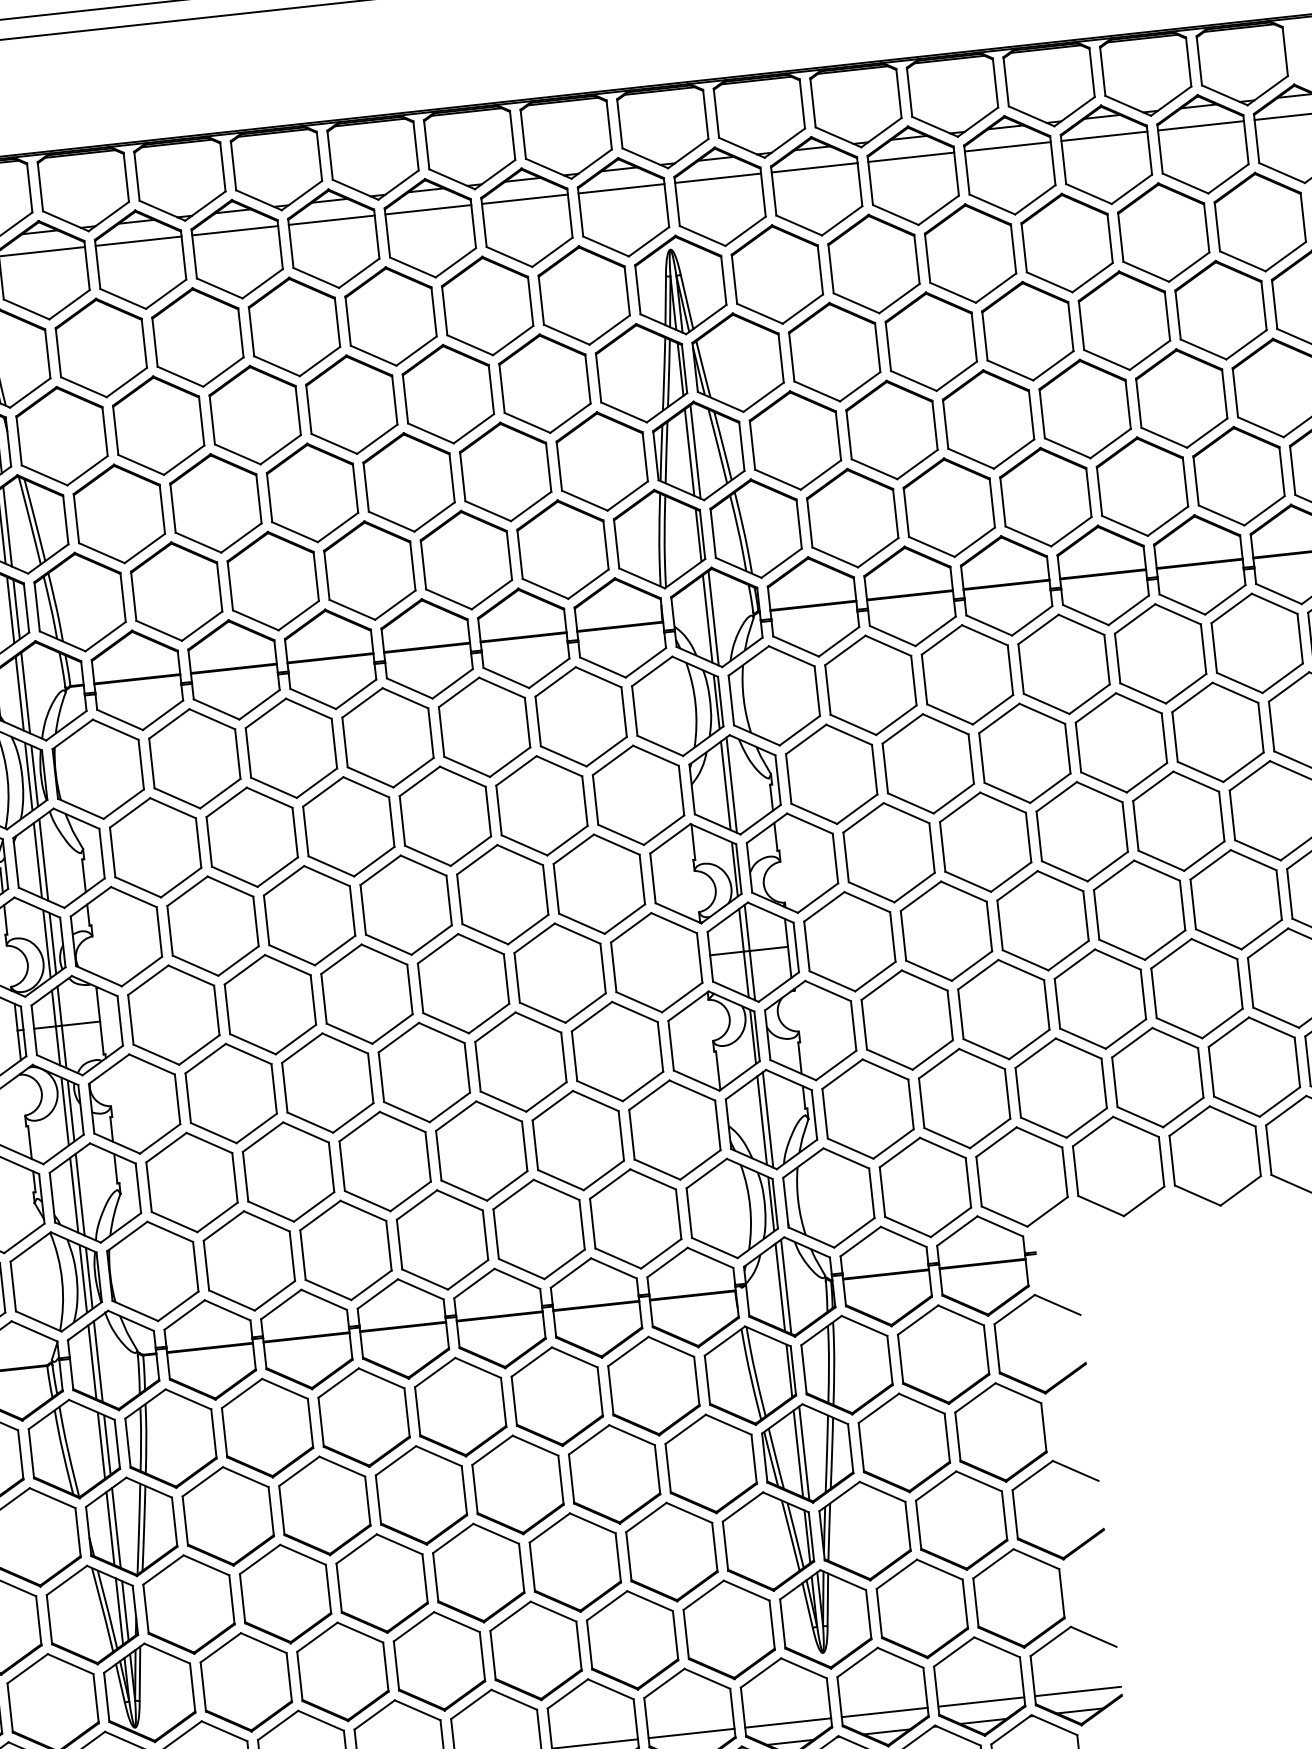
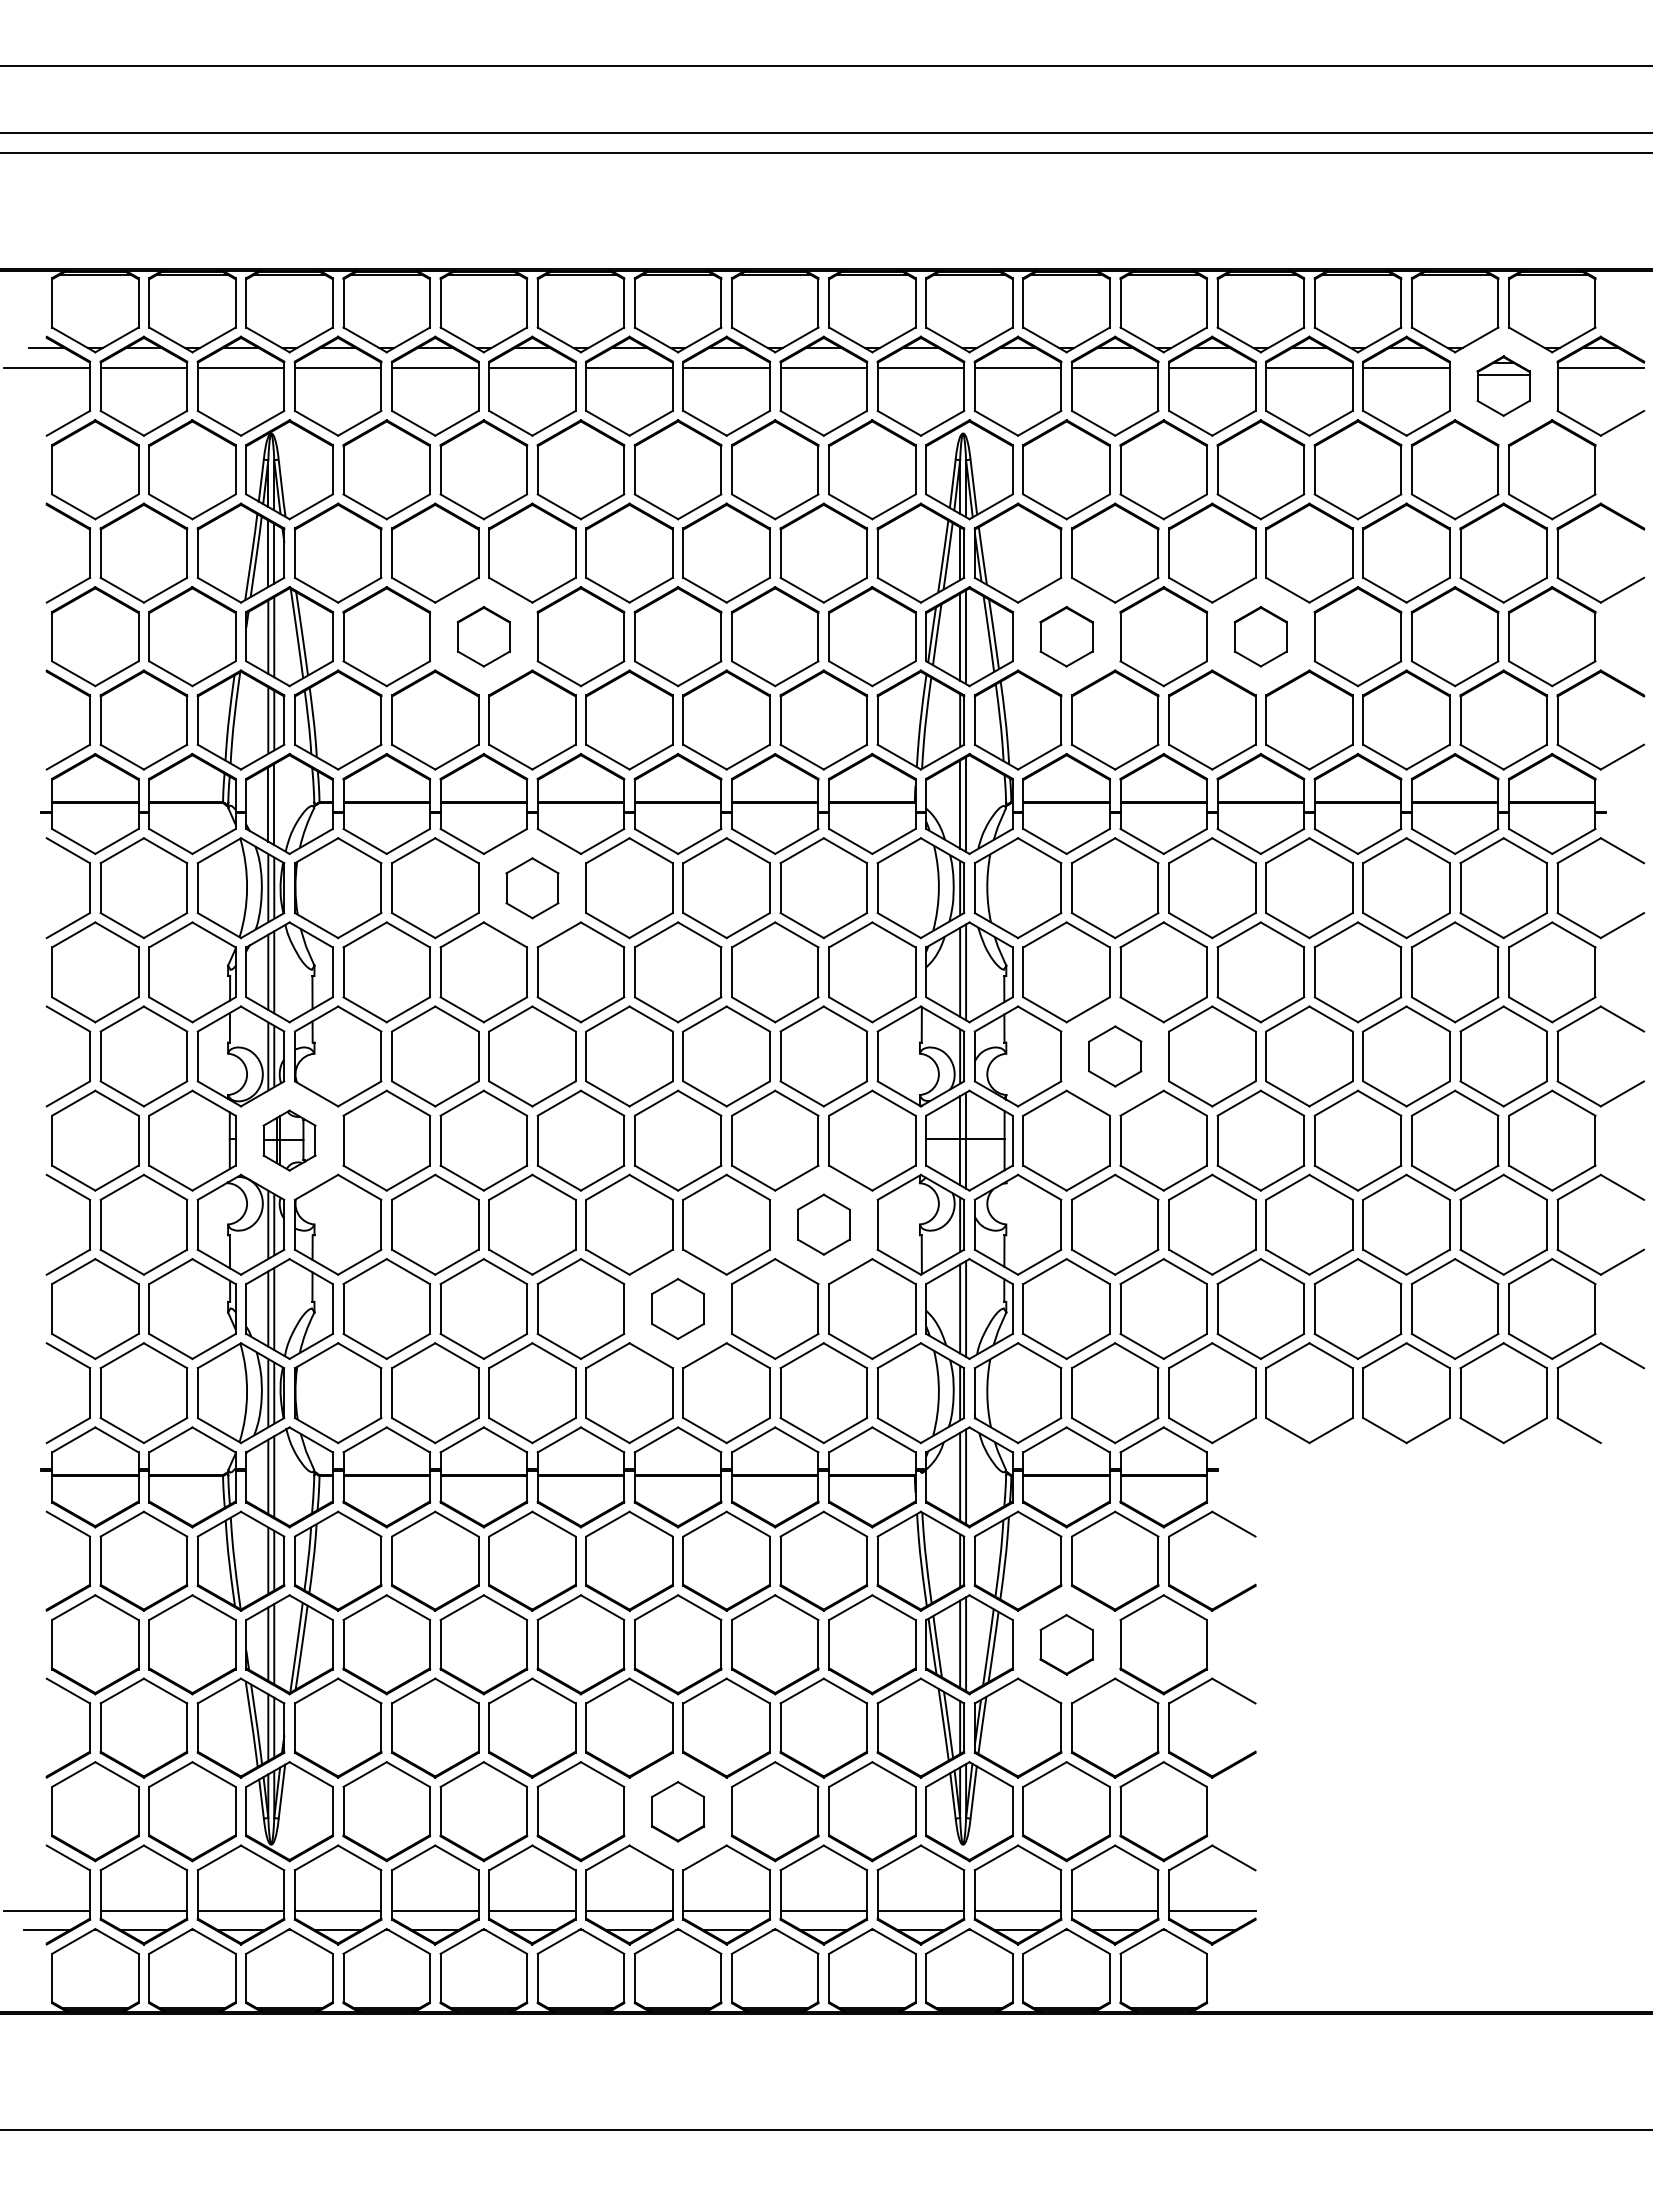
part: (1202, 143) -> (1503, 385), size x0.6
part: (988, 419) -> (1260, 636), size x0.6
part: (795, 440) -> (1066, 636), size x0.6
part: (215, 503) -> (483, 636), size x0.6
part: (291, 748) -> (532, 888), size x0.6
part: (889, 852) -> (1115, 1056), size x0.6
part: (77, 1025) -> (289, 1140), size x0.6
part: (617, 1051) -> (823, 1224), size x0.6
part: (481, 1150) -> (677, 1308), size x0.6
part: (904, 1442) -> (1066, 1644), size x0.6
part: (535, 1650) -> (677, 1811), size x0.6

